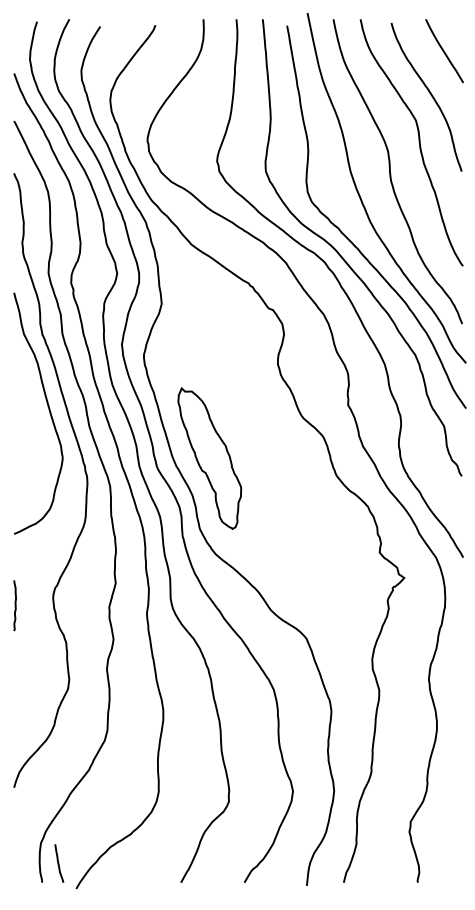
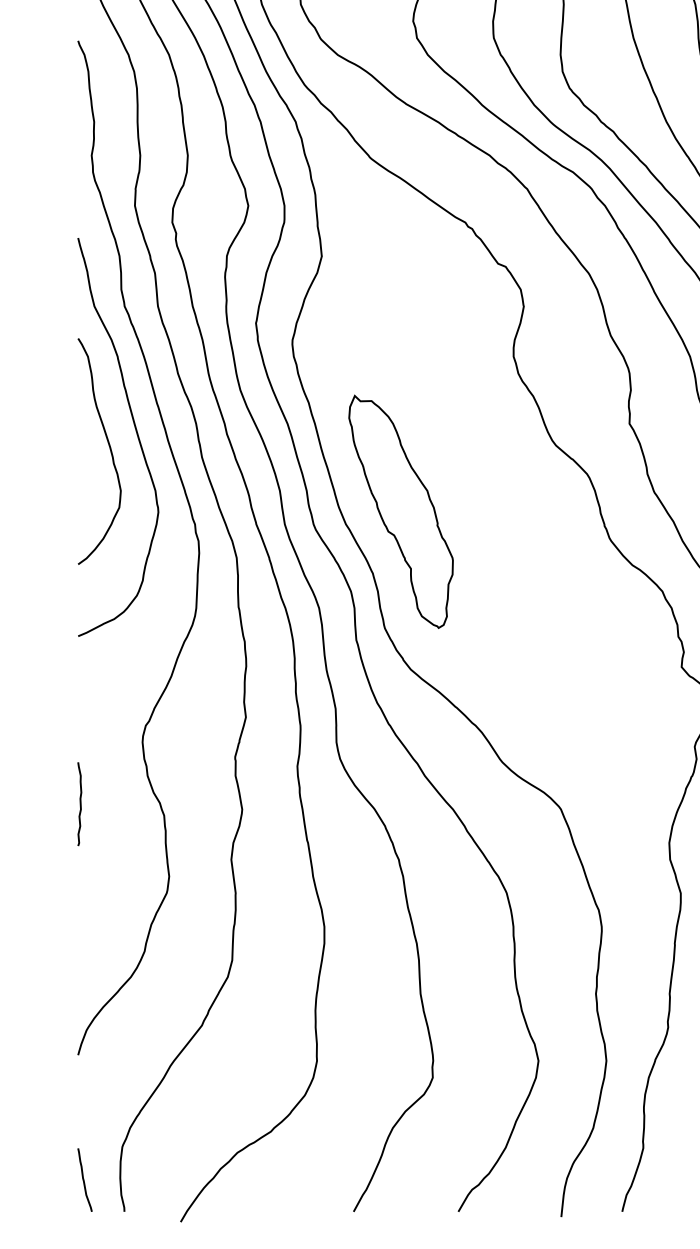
curve: (32, 420) -> (108, 448), added
line: (14, 605) -> (78, 803), moved
curve: (59, 863) -> (85, 1180), moved

